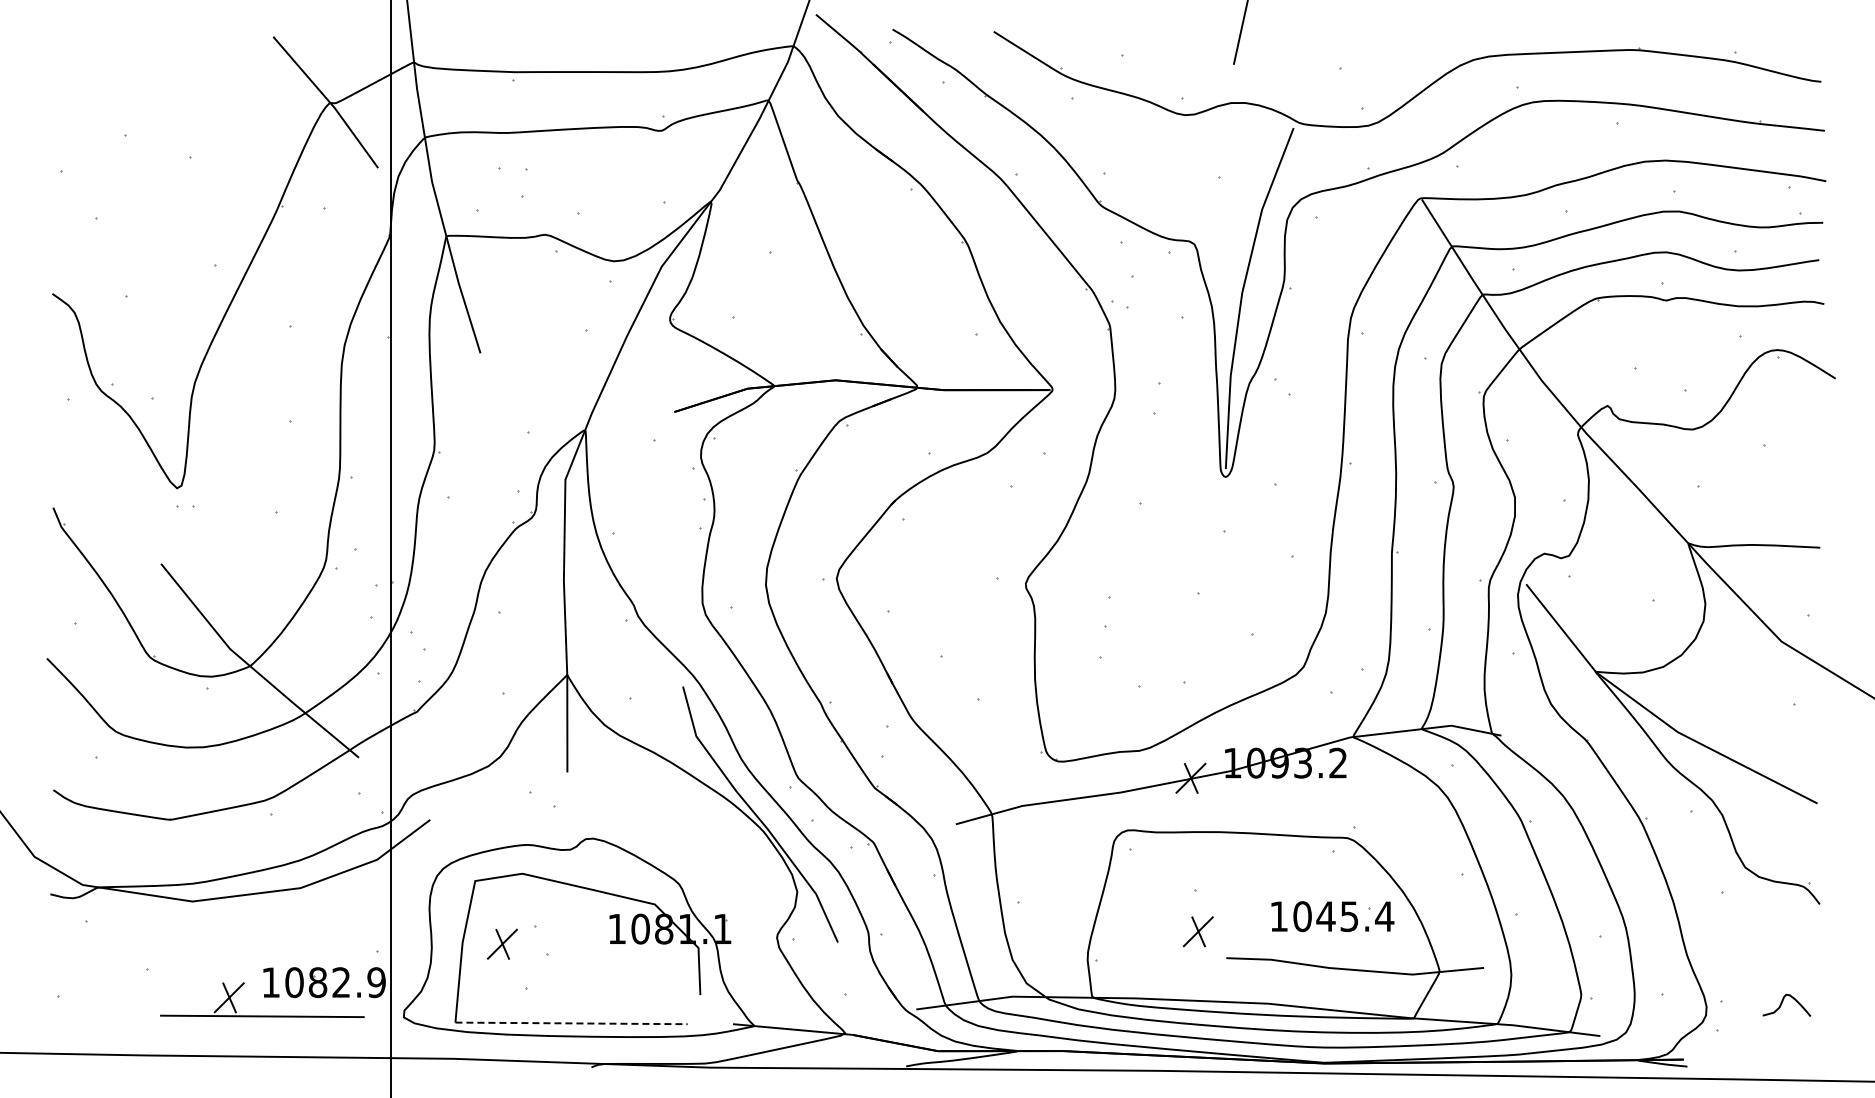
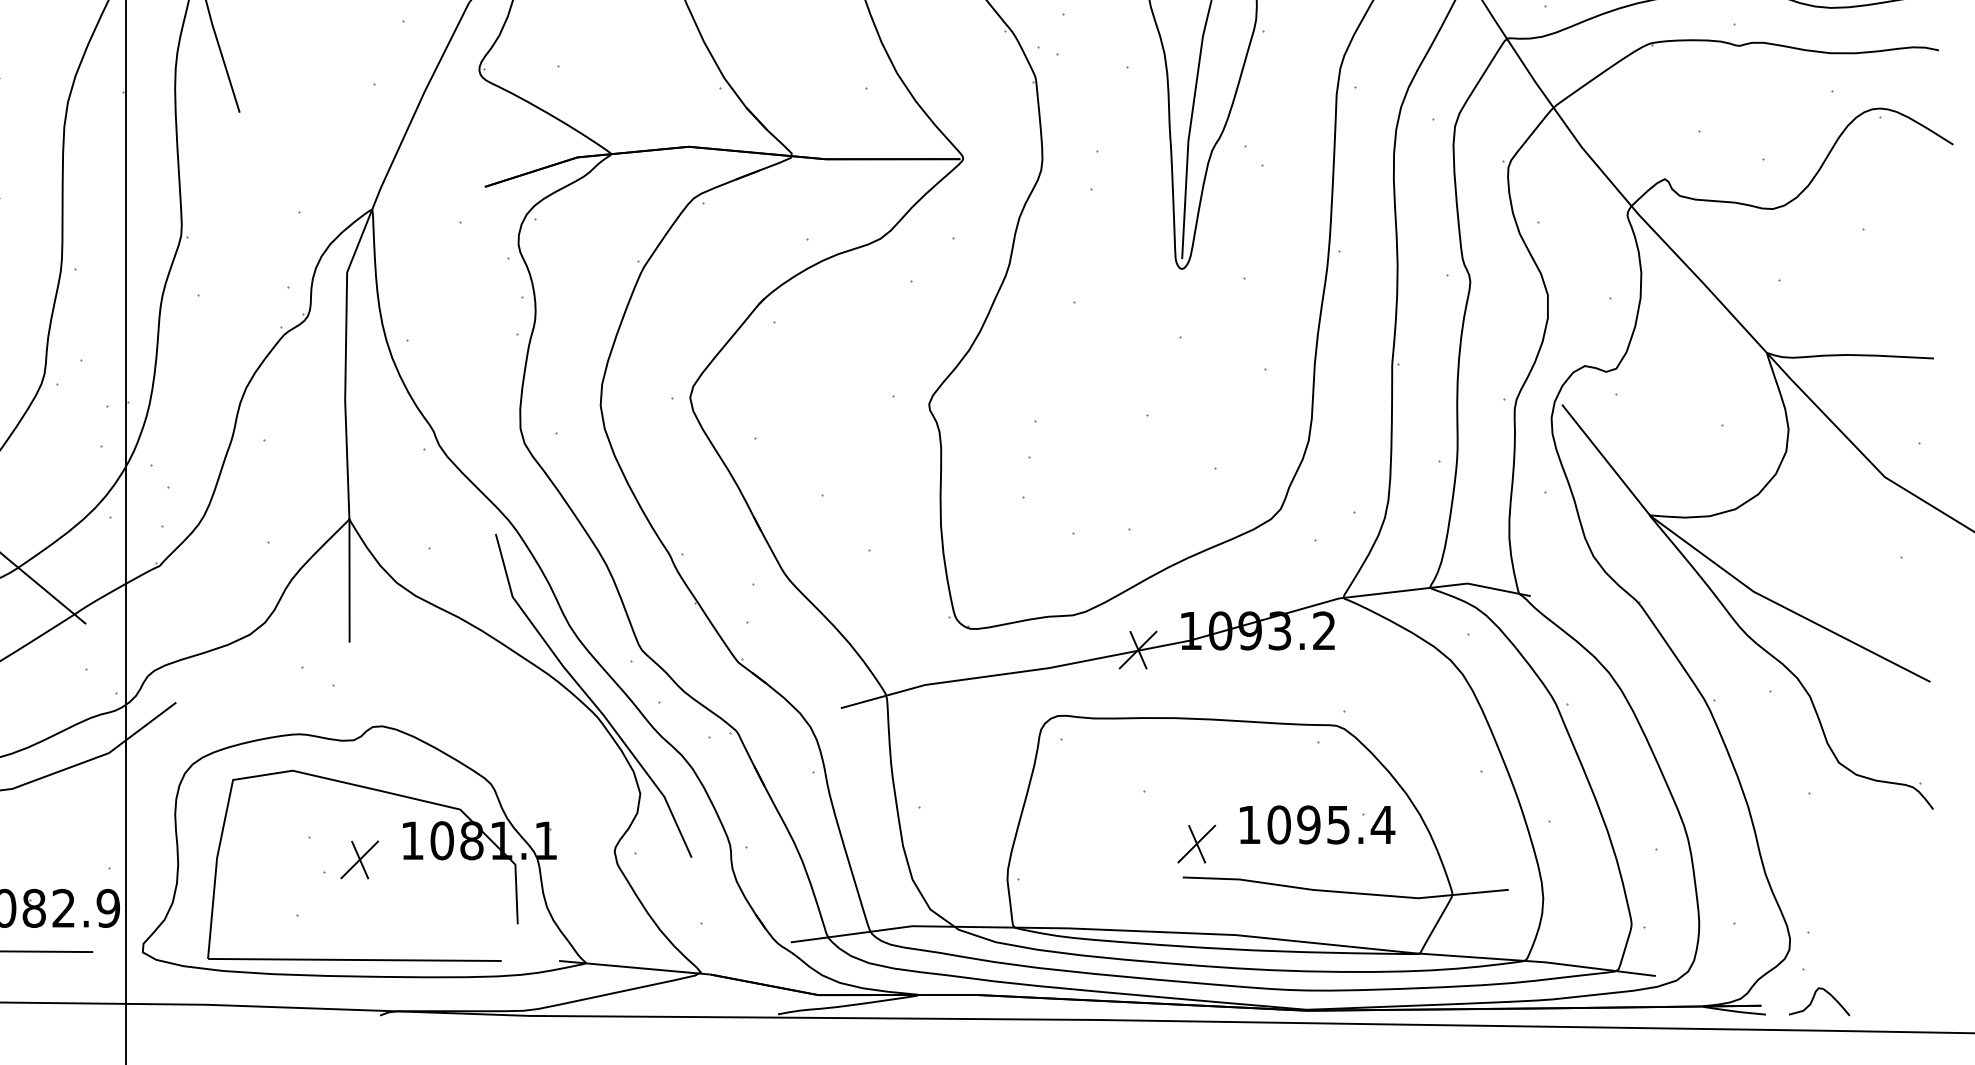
text: (1325, 916) -> (1308, 824), 1045.4 -> 1095.4
part: (1197, 931) -> (1195, 843), moved
part: (501, 943) -> (358, 858), moved
curve: (1782, 1003) -> (1814, 999), moved
line: (572, 1023) -> (356, 960), dashed -> solid

